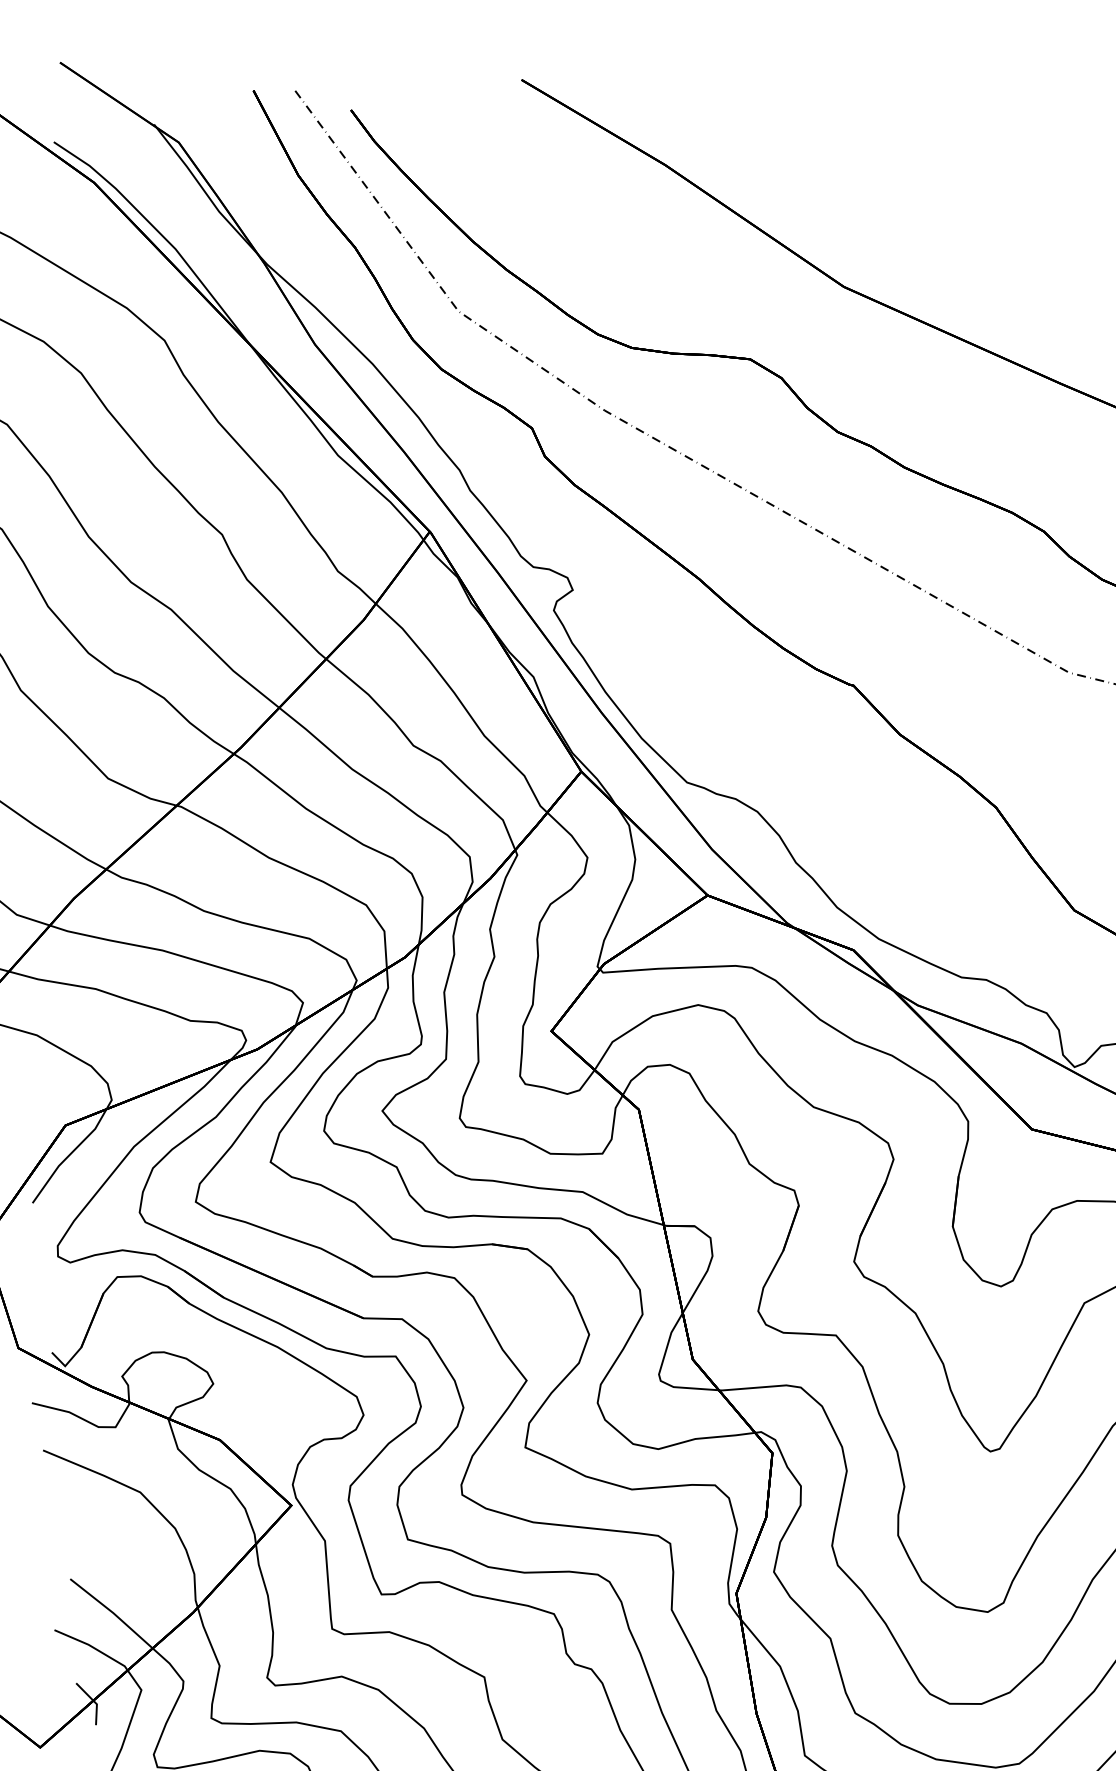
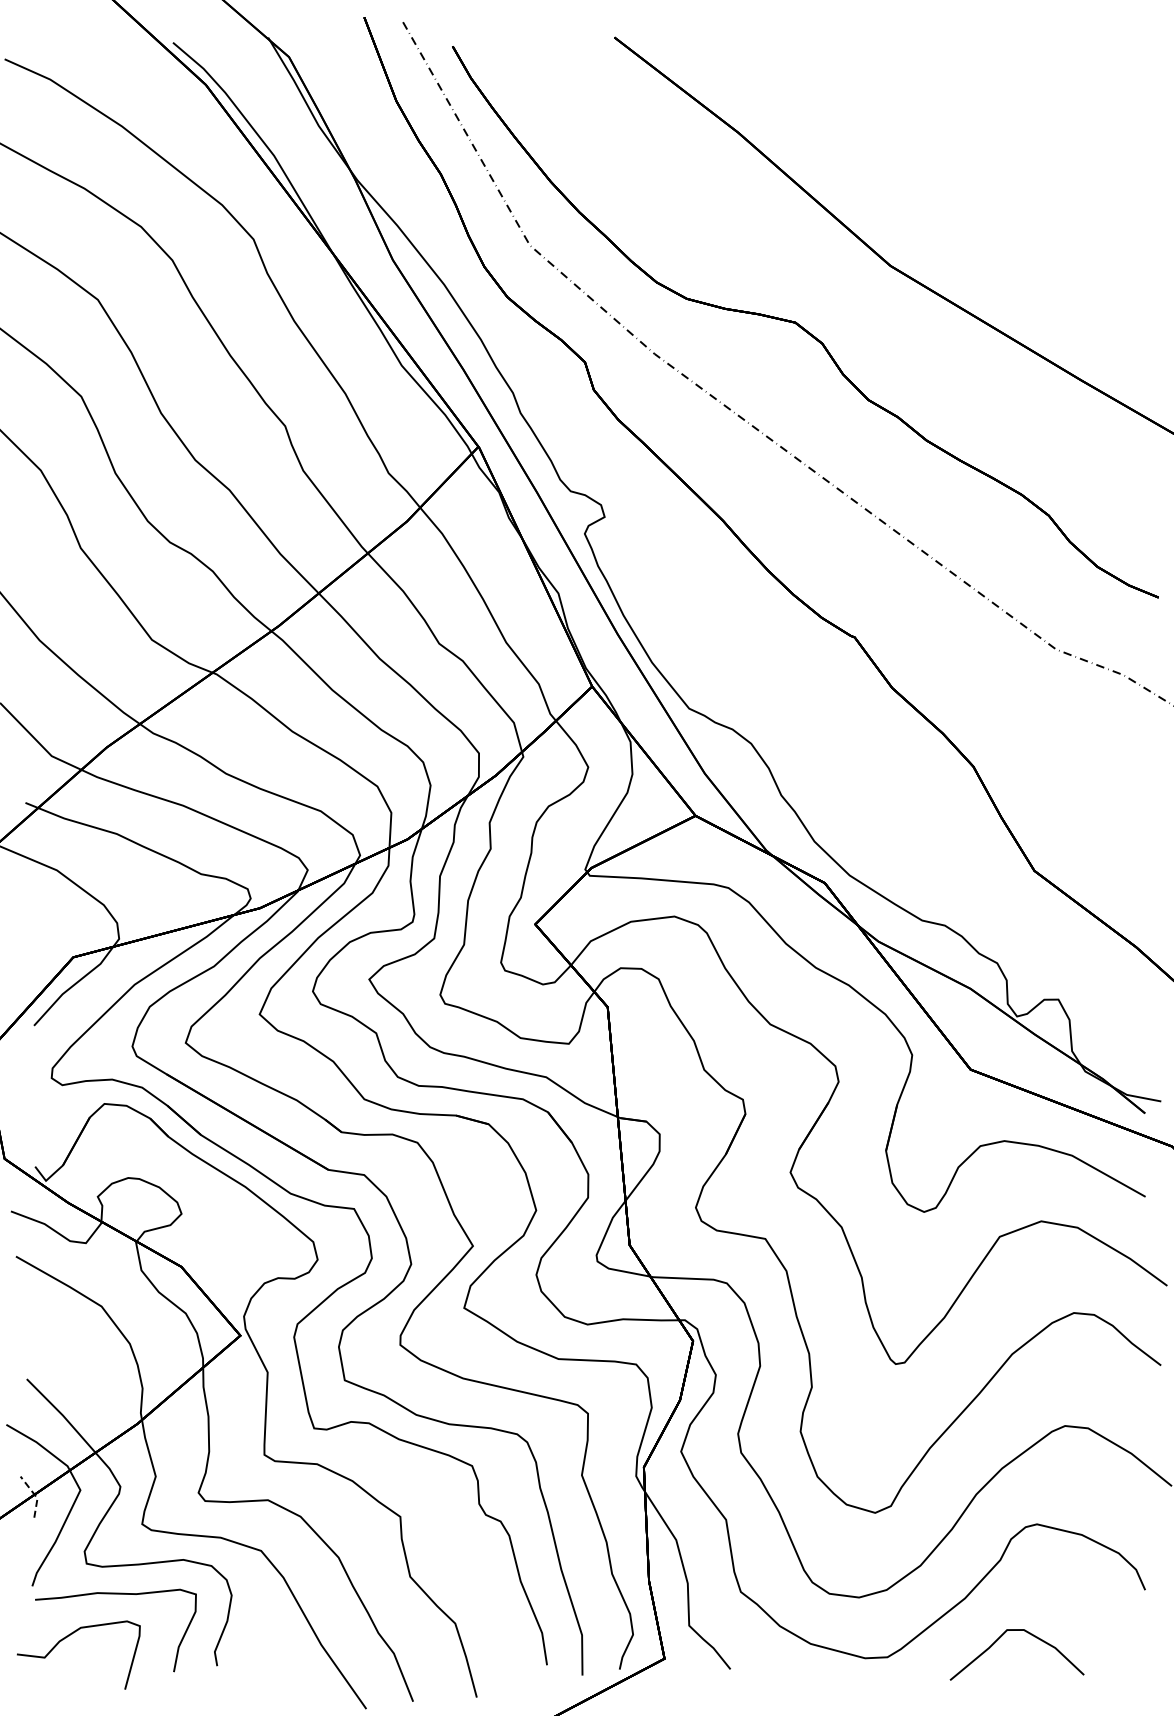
line: (94, 1701) -> (35, 1495), solid -> dashed

